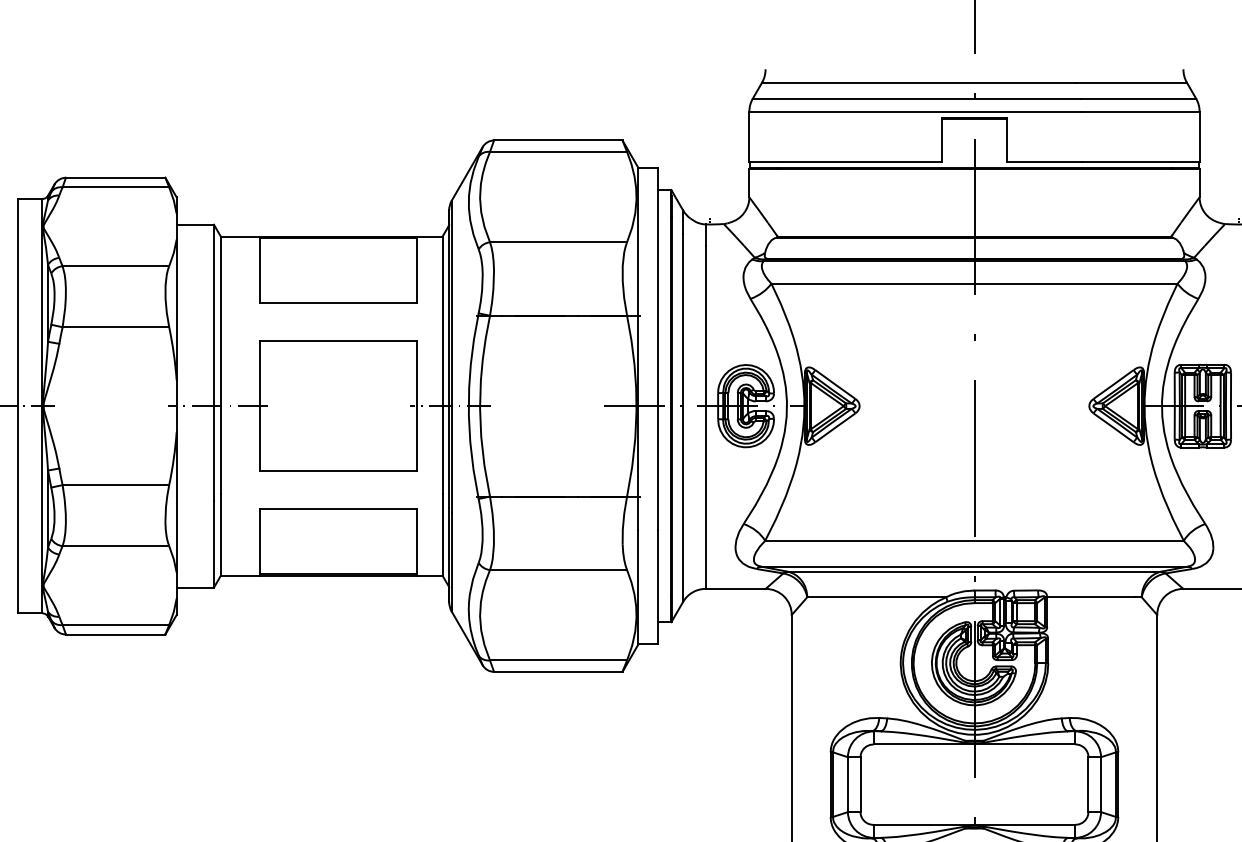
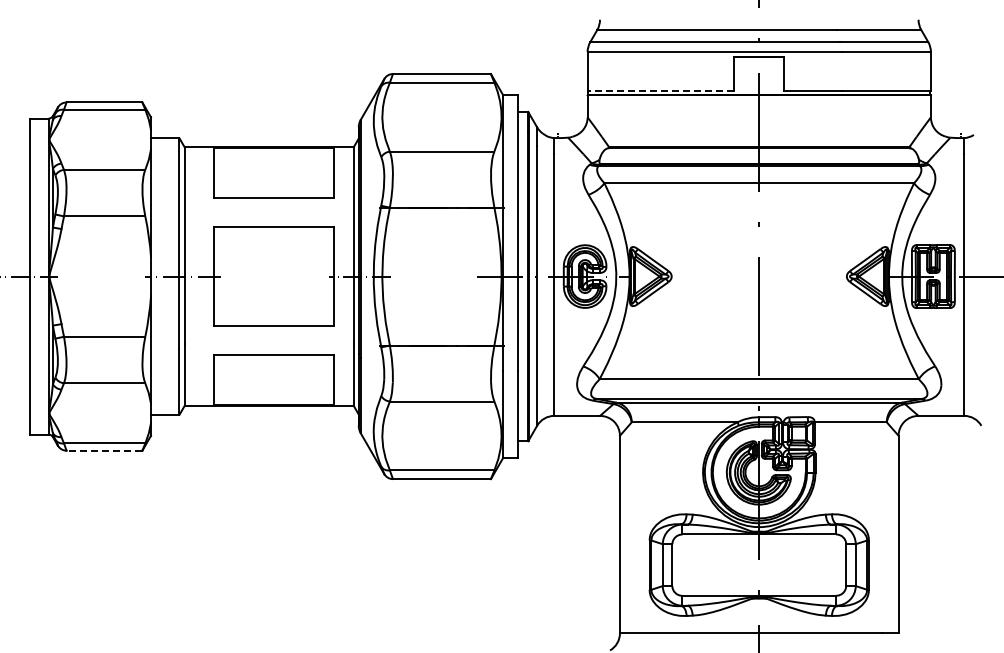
line: (844, 162) -> (660, 90), solid -> dashed
line: (115, 634) -> (104, 450), solid -> dashed

